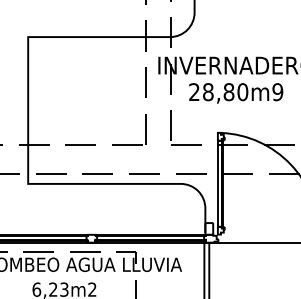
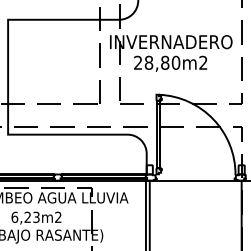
text: (277, 91) -> (203, 62), 28,80m9 -> 28,80m2

